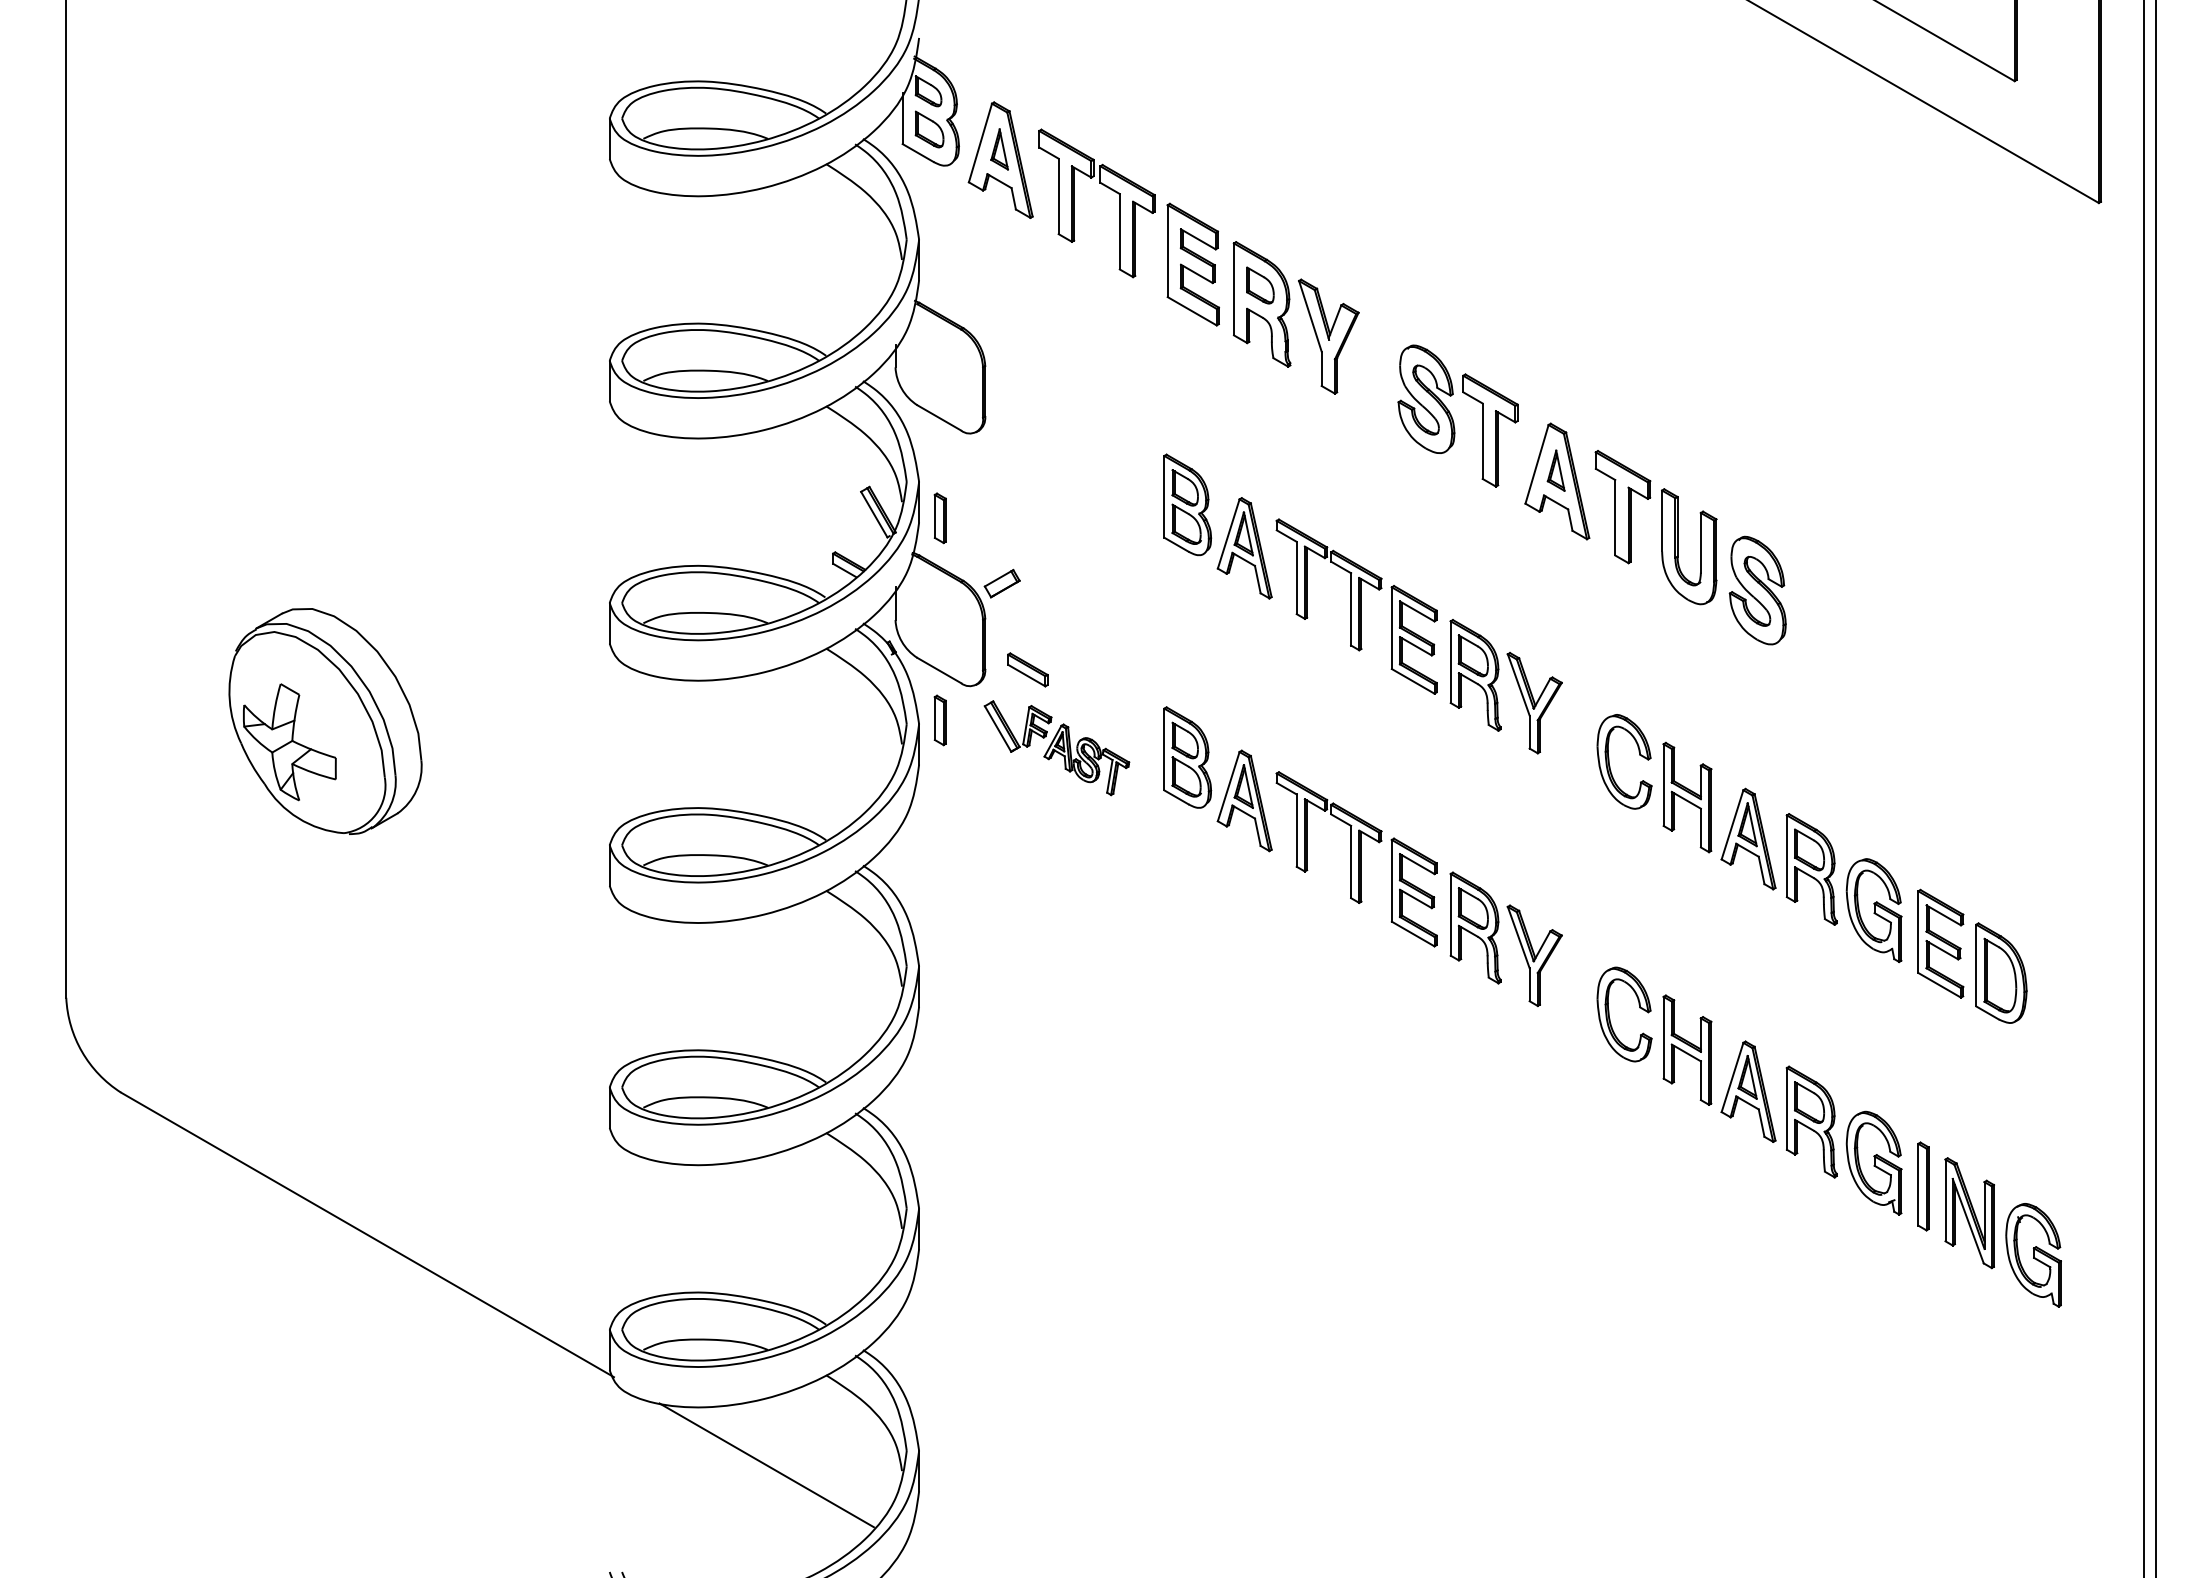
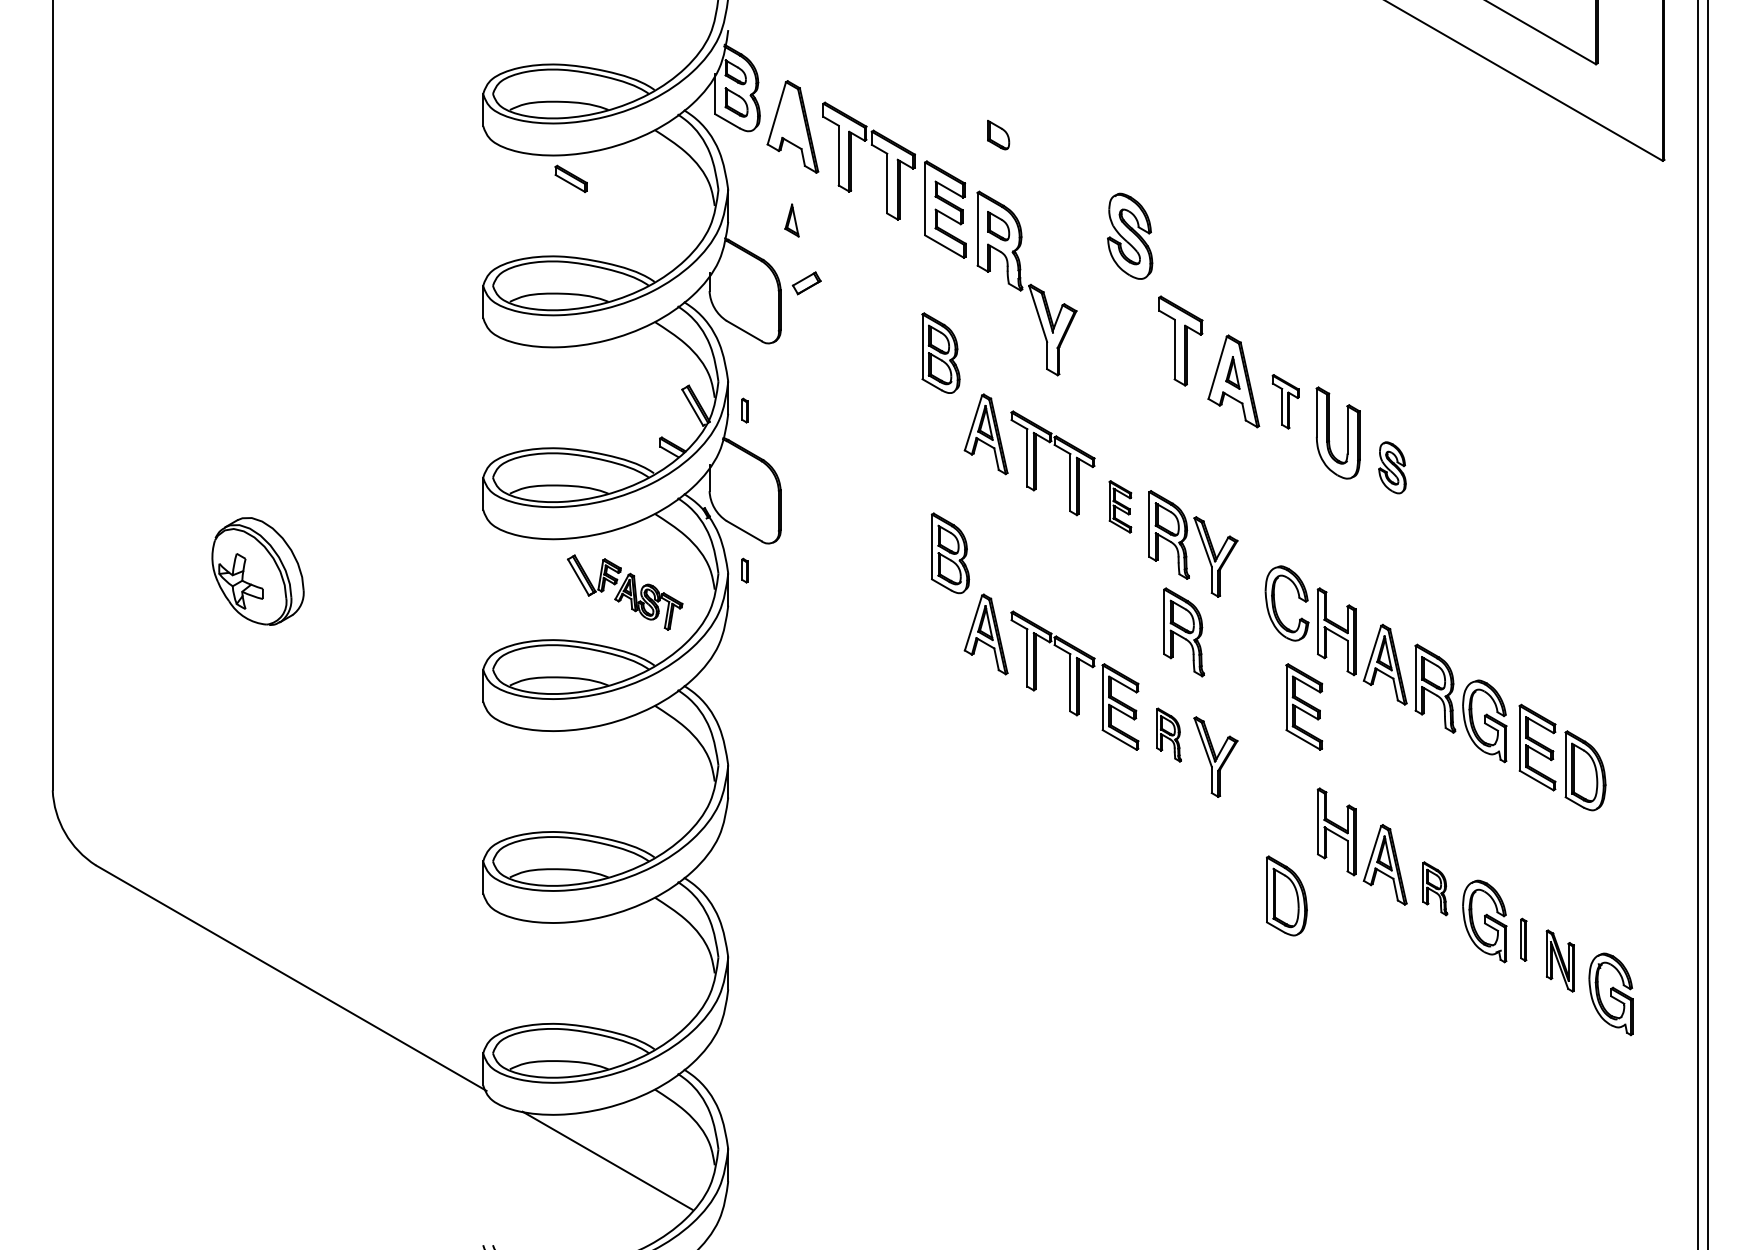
part: (999, 149) -> (791, 220), moved
part: (1260, 170) -> (998, 135), added
part: (1328, 336) -> (1052, 329), moved
part: (1426, 398) -> (1130, 235), moved
part: (1187, 504) -> (940, 352), moved
part: (1622, 507) -> (1285, 402), size x0.6
part: (939, 518) -> (744, 410), size x0.6
part: (1001, 583) -> (806, 283), moved
part: (1757, 590) -> (1392, 467), size x0.6
part: (1413, 639) -> (1119, 506), size x0.6
part: (1027, 669) -> (570, 178), moved
part: (939, 720) -> (744, 570), size x0.6
part: (325, 721) -> (258, 571), size x0.6
part: (1056, 748) -> (624, 592), moved
part: (1187, 757) -> (950, 553), moved
part: (1494, 798) -> (1184, 632), added
part: (1645, 892) -> (1303, 706), added
part: (1475, 927) -> (1168, 734), size x0.6
part: (1610, 1018) -> (1275, 806), removed
part: (1811, 1121) -> (1435, 888), size x0.6
part: (1624, 1130) -> (1286, 895), added
part: (1923, 1186) -> (1523, 939), size x0.6
part: (1969, 1213) -> (1560, 961), size x0.7

